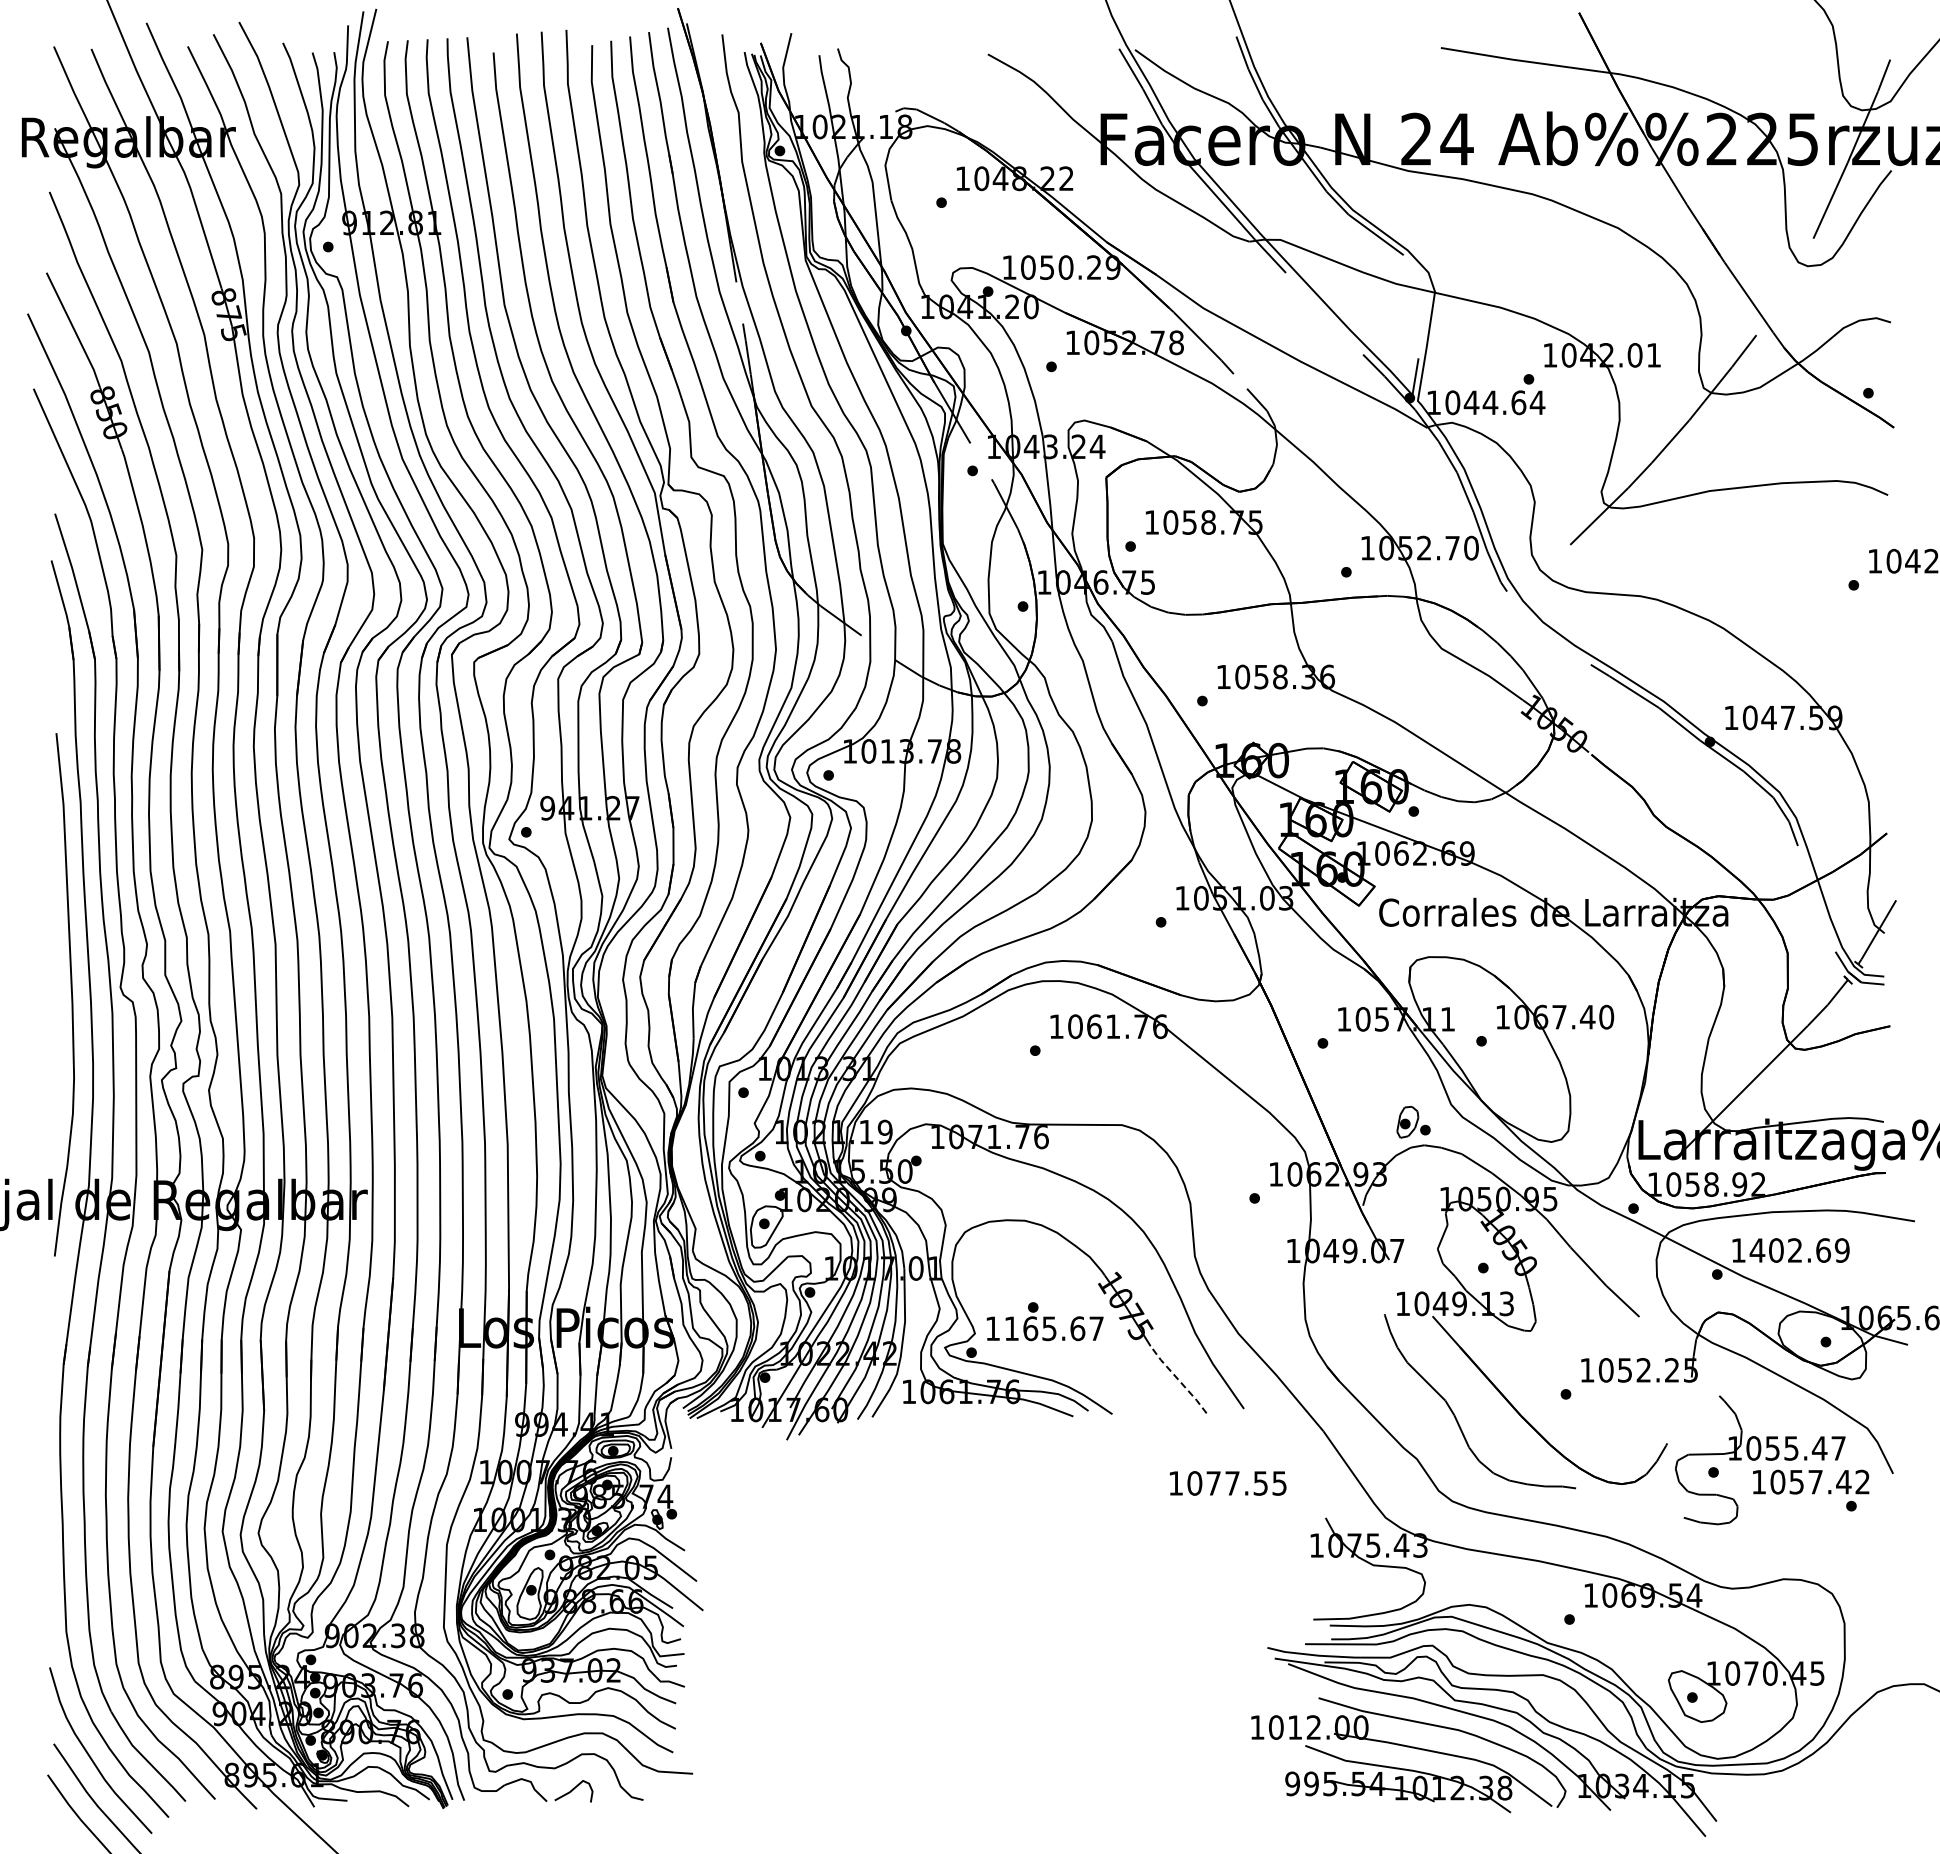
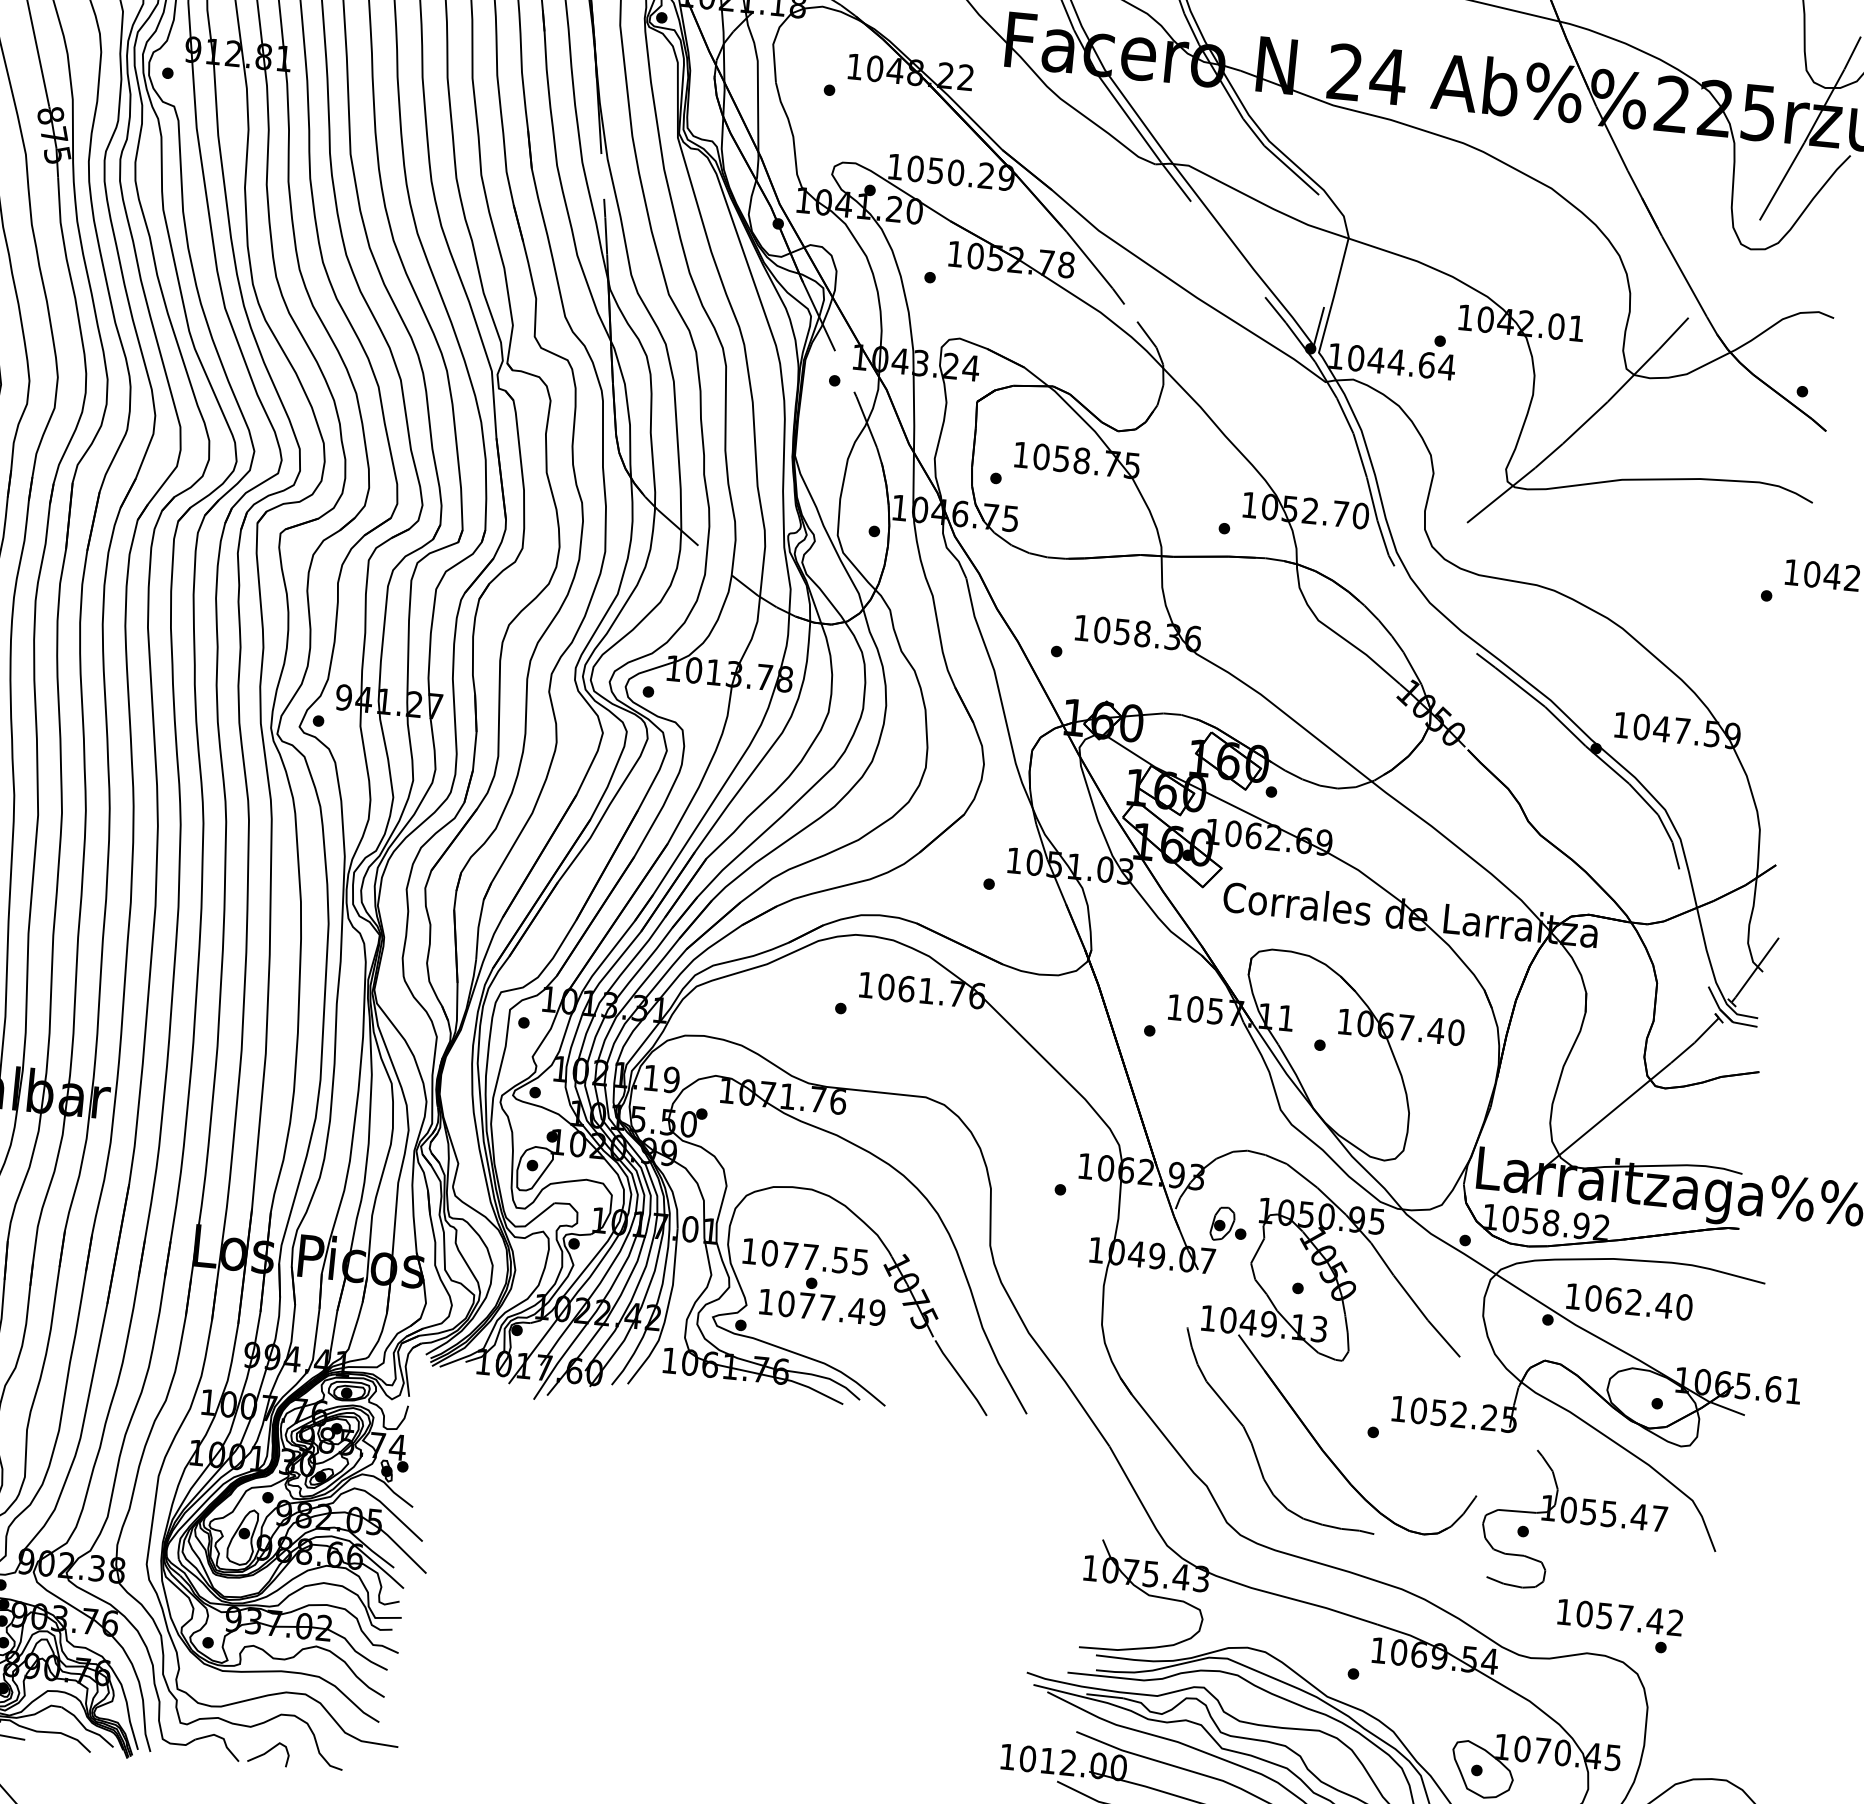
part: (1413, 1121) -> (1228, 1223), moved
text: (1799, 1250) -> (1638, 1302), 1402.69 -> 1062.40
text: (1053, 1328) -> (831, 1308), 1165.67 -> 1077.49
line: (1180, 1382) -> (961, 1379), dashed -> solid
text: (1228, 1483) -> (805, 1256), moved
text: (1811, 1490) -> (1619, 1626), moved

